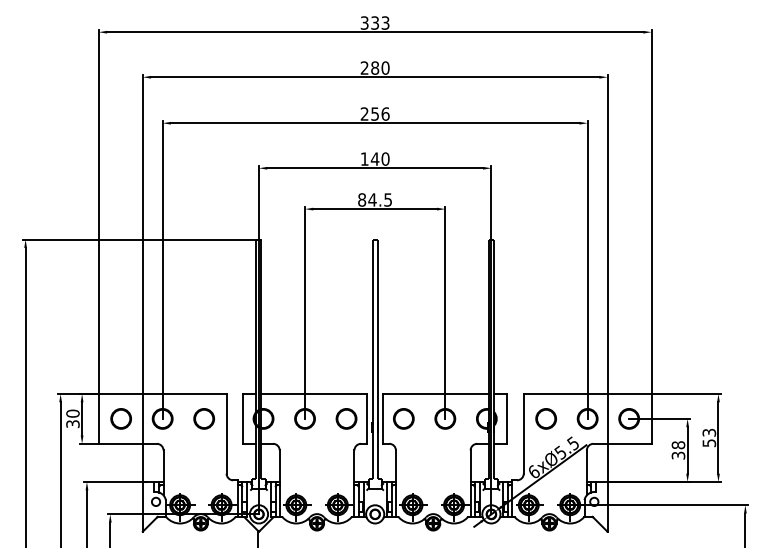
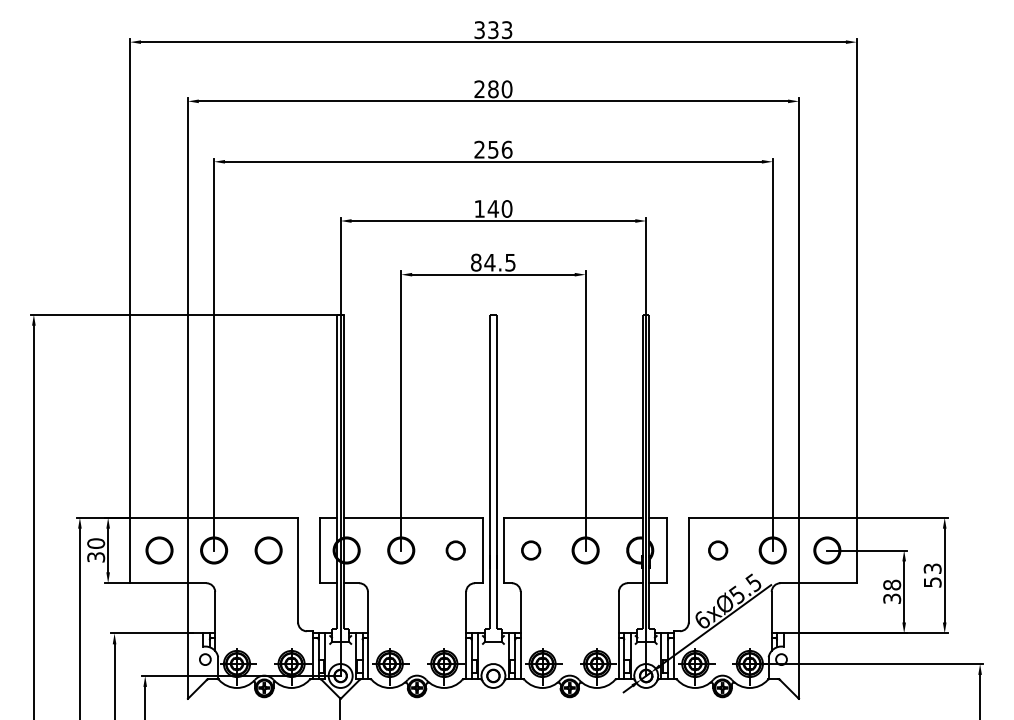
part: (346, 418) -> (455, 549), size x0.7
circle: (403, 418) -> (530, 549), size x0.7
circle: (545, 418) -> (717, 549), size x0.7

